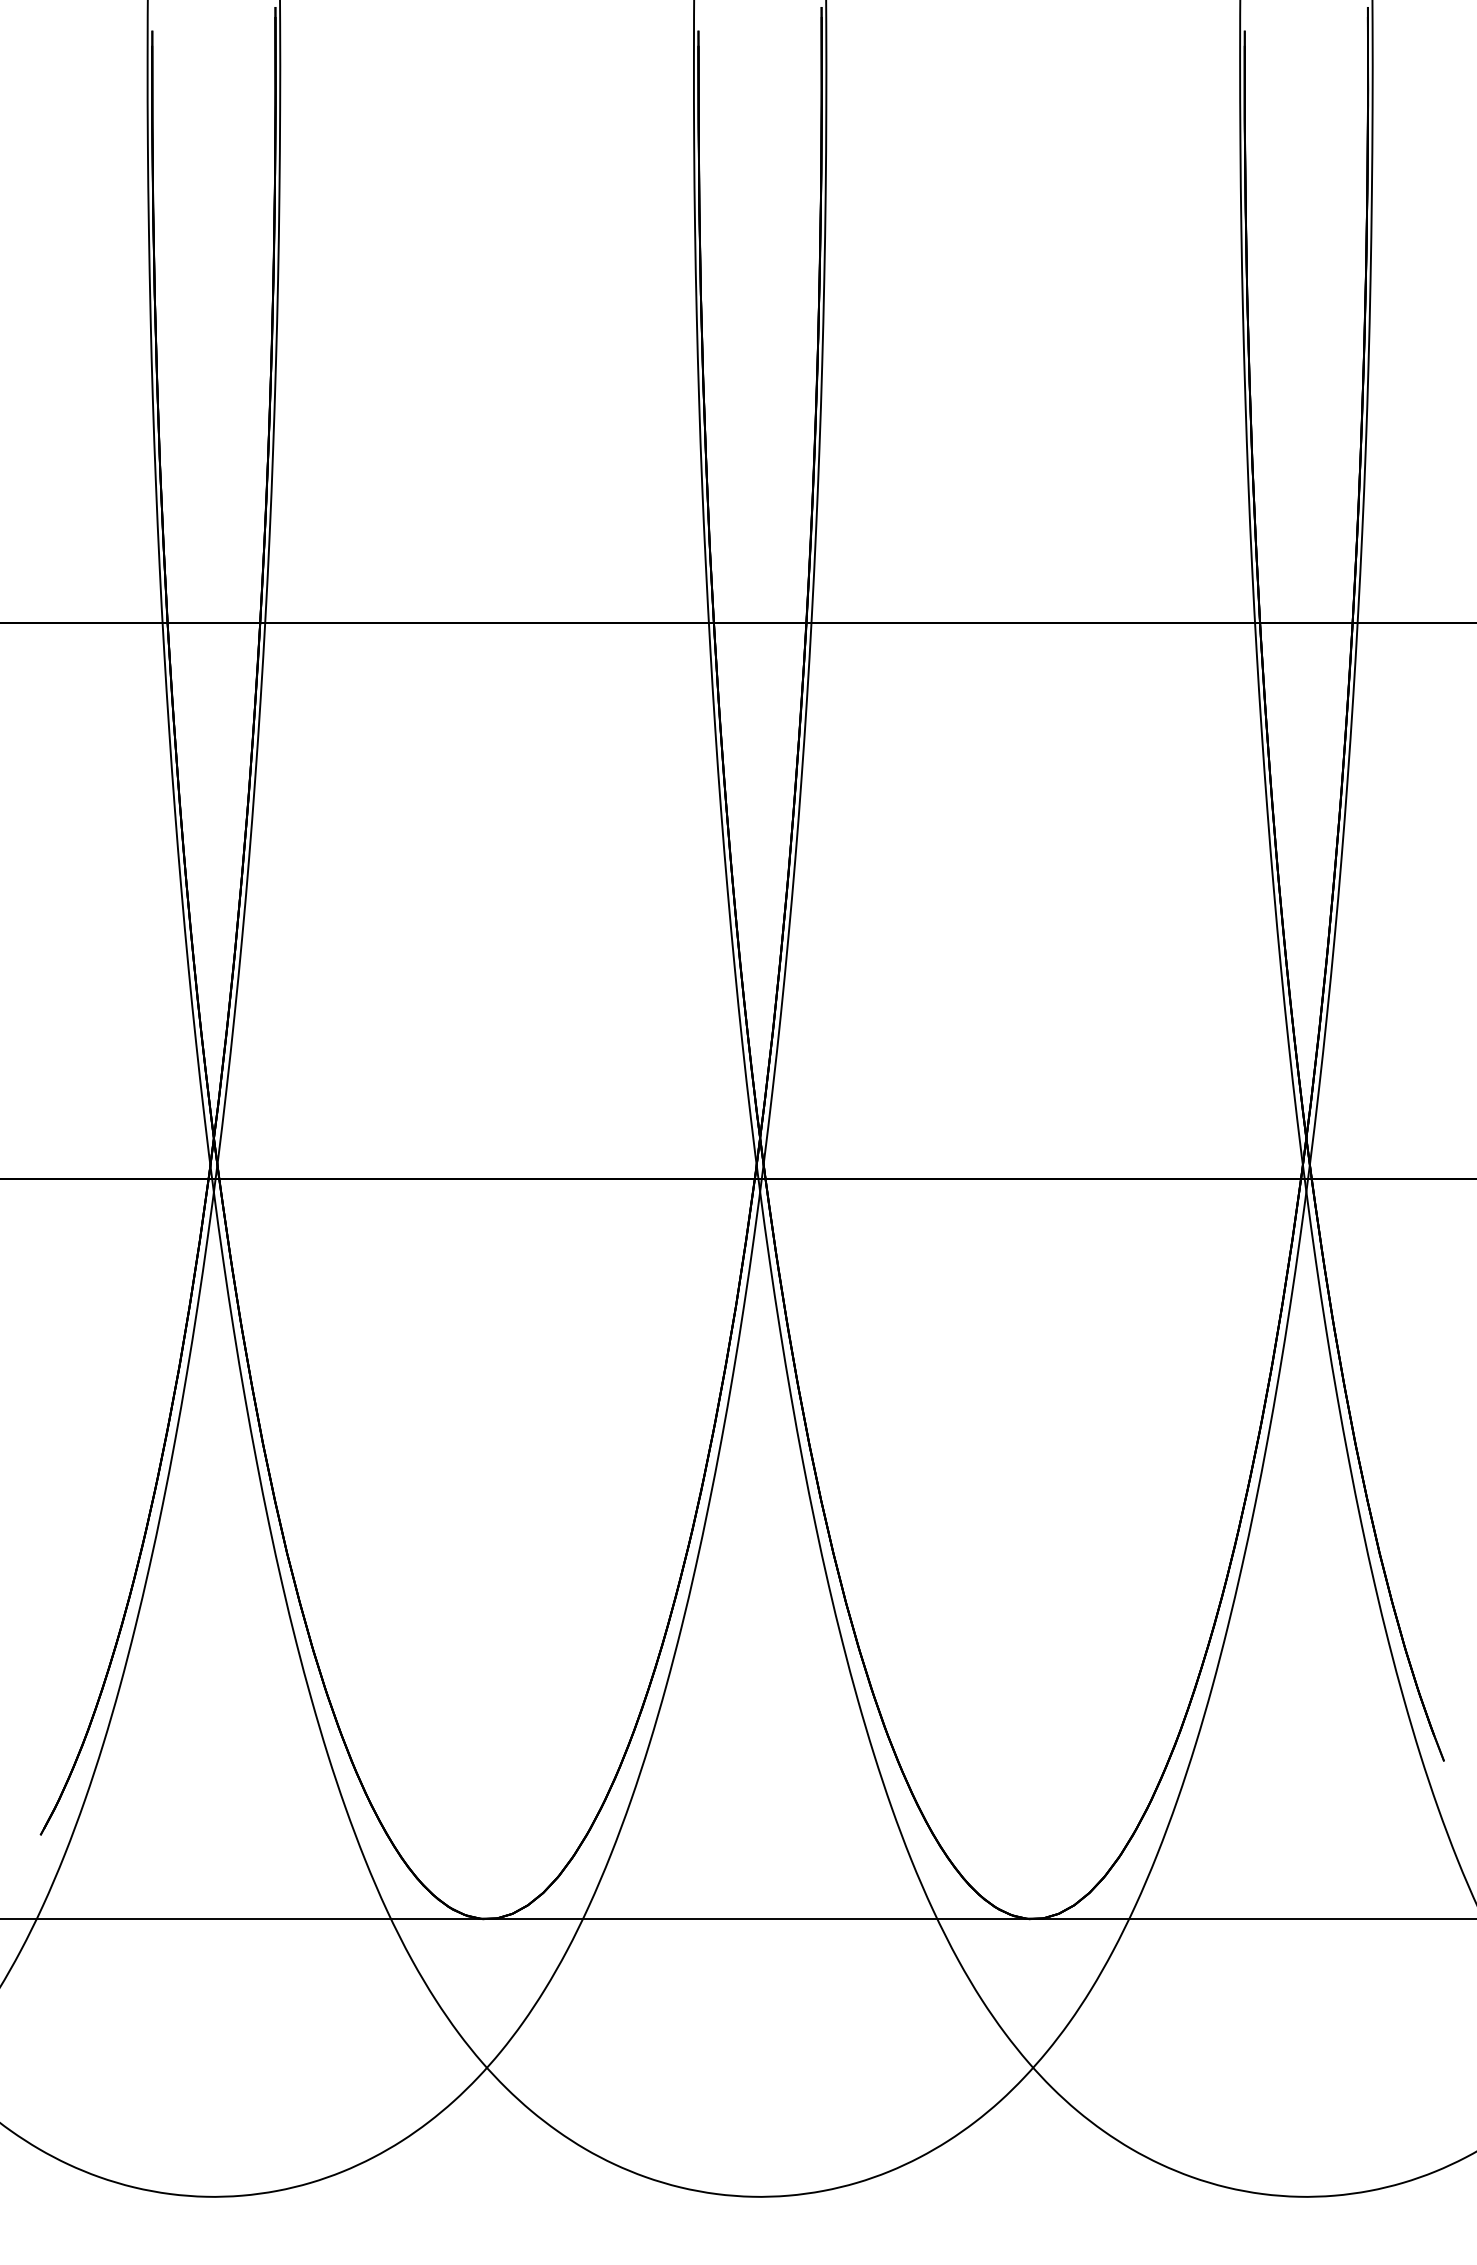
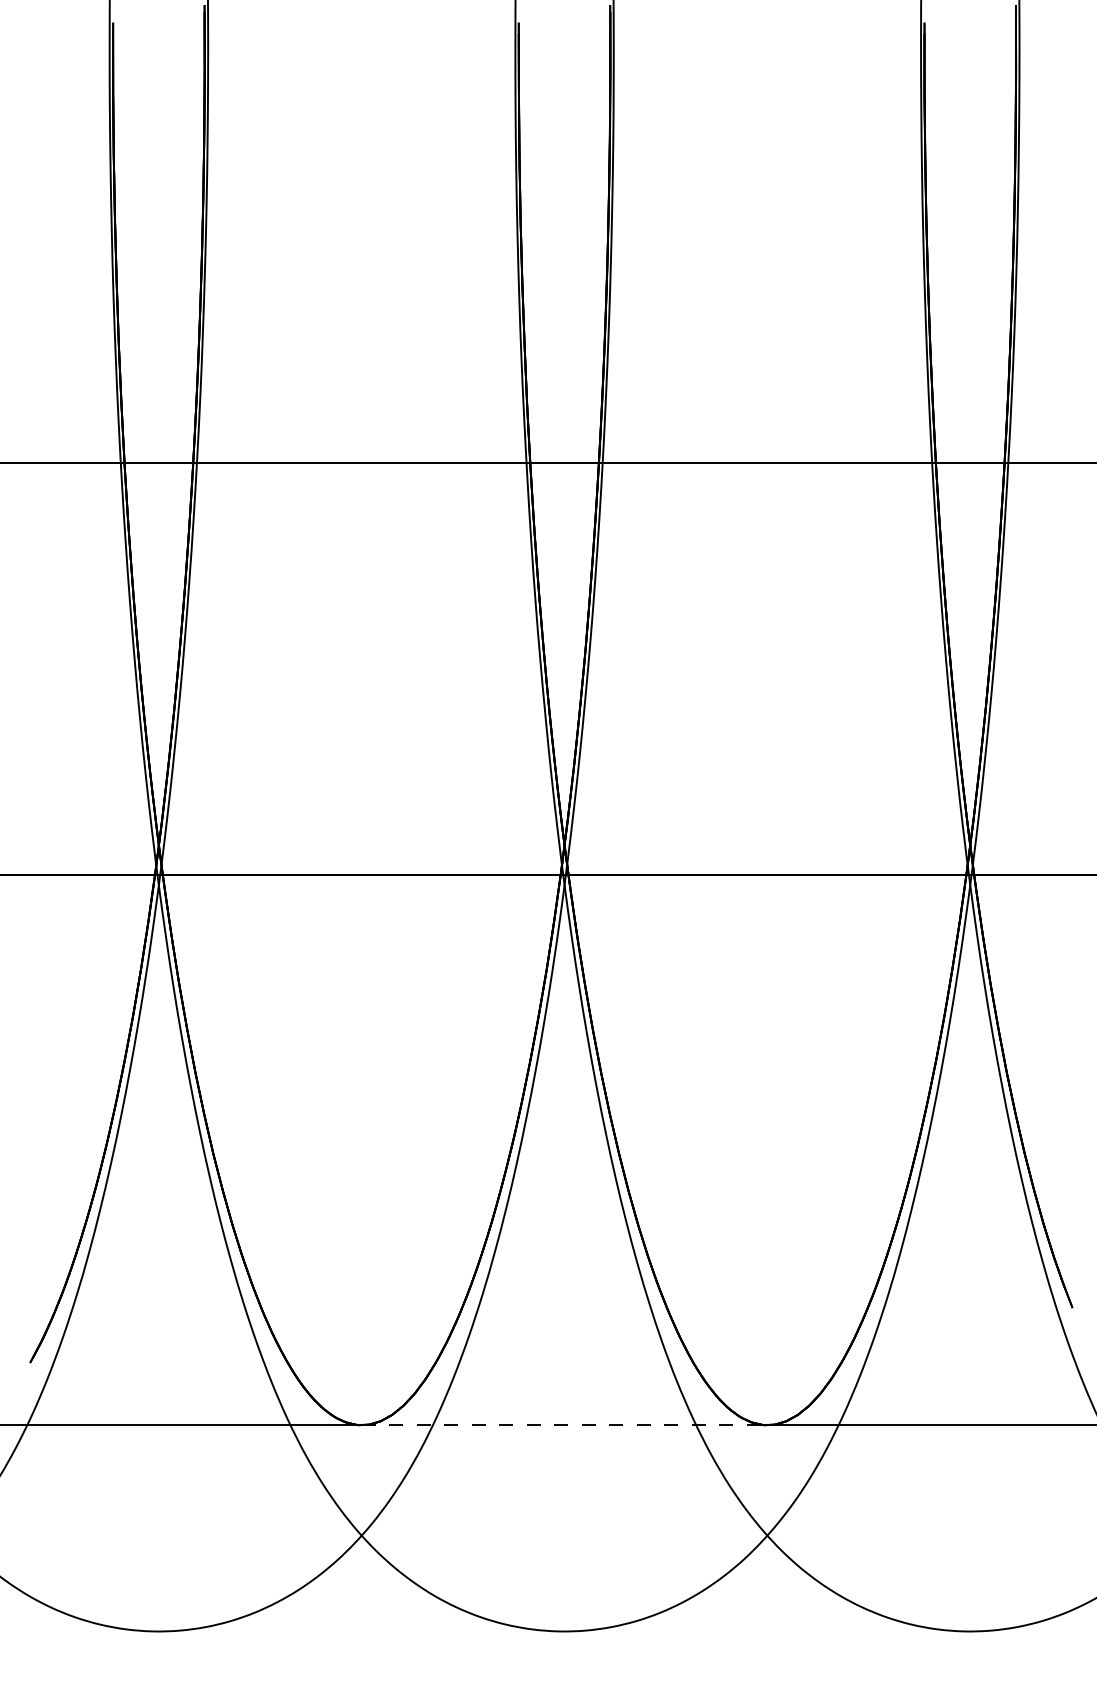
line: (760, 1919) -> (564, 1425), solid -> dashed

